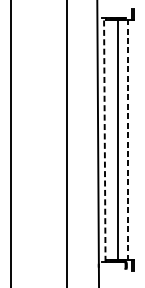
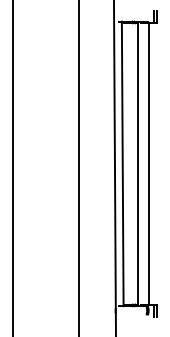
line: (104, 139) -> (122, 163), dashed -> solid
line: (127, 139) -> (149, 163), dashed -> solid

